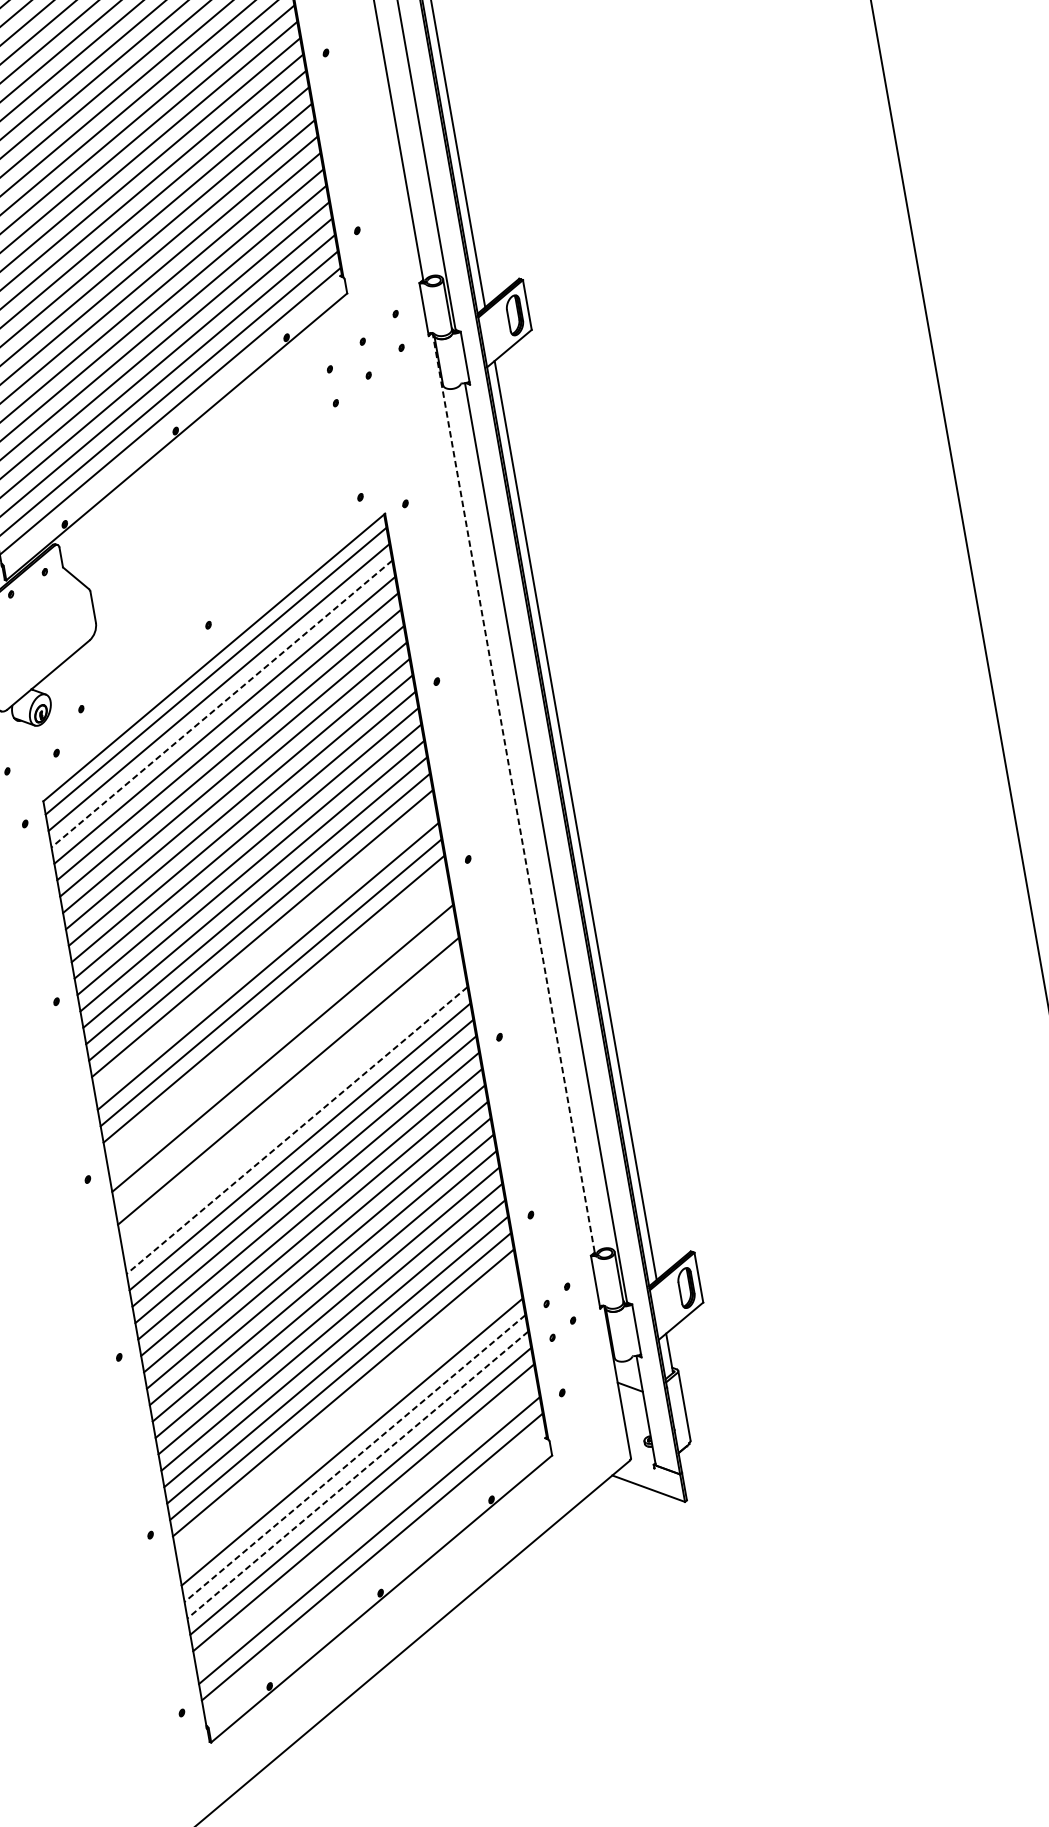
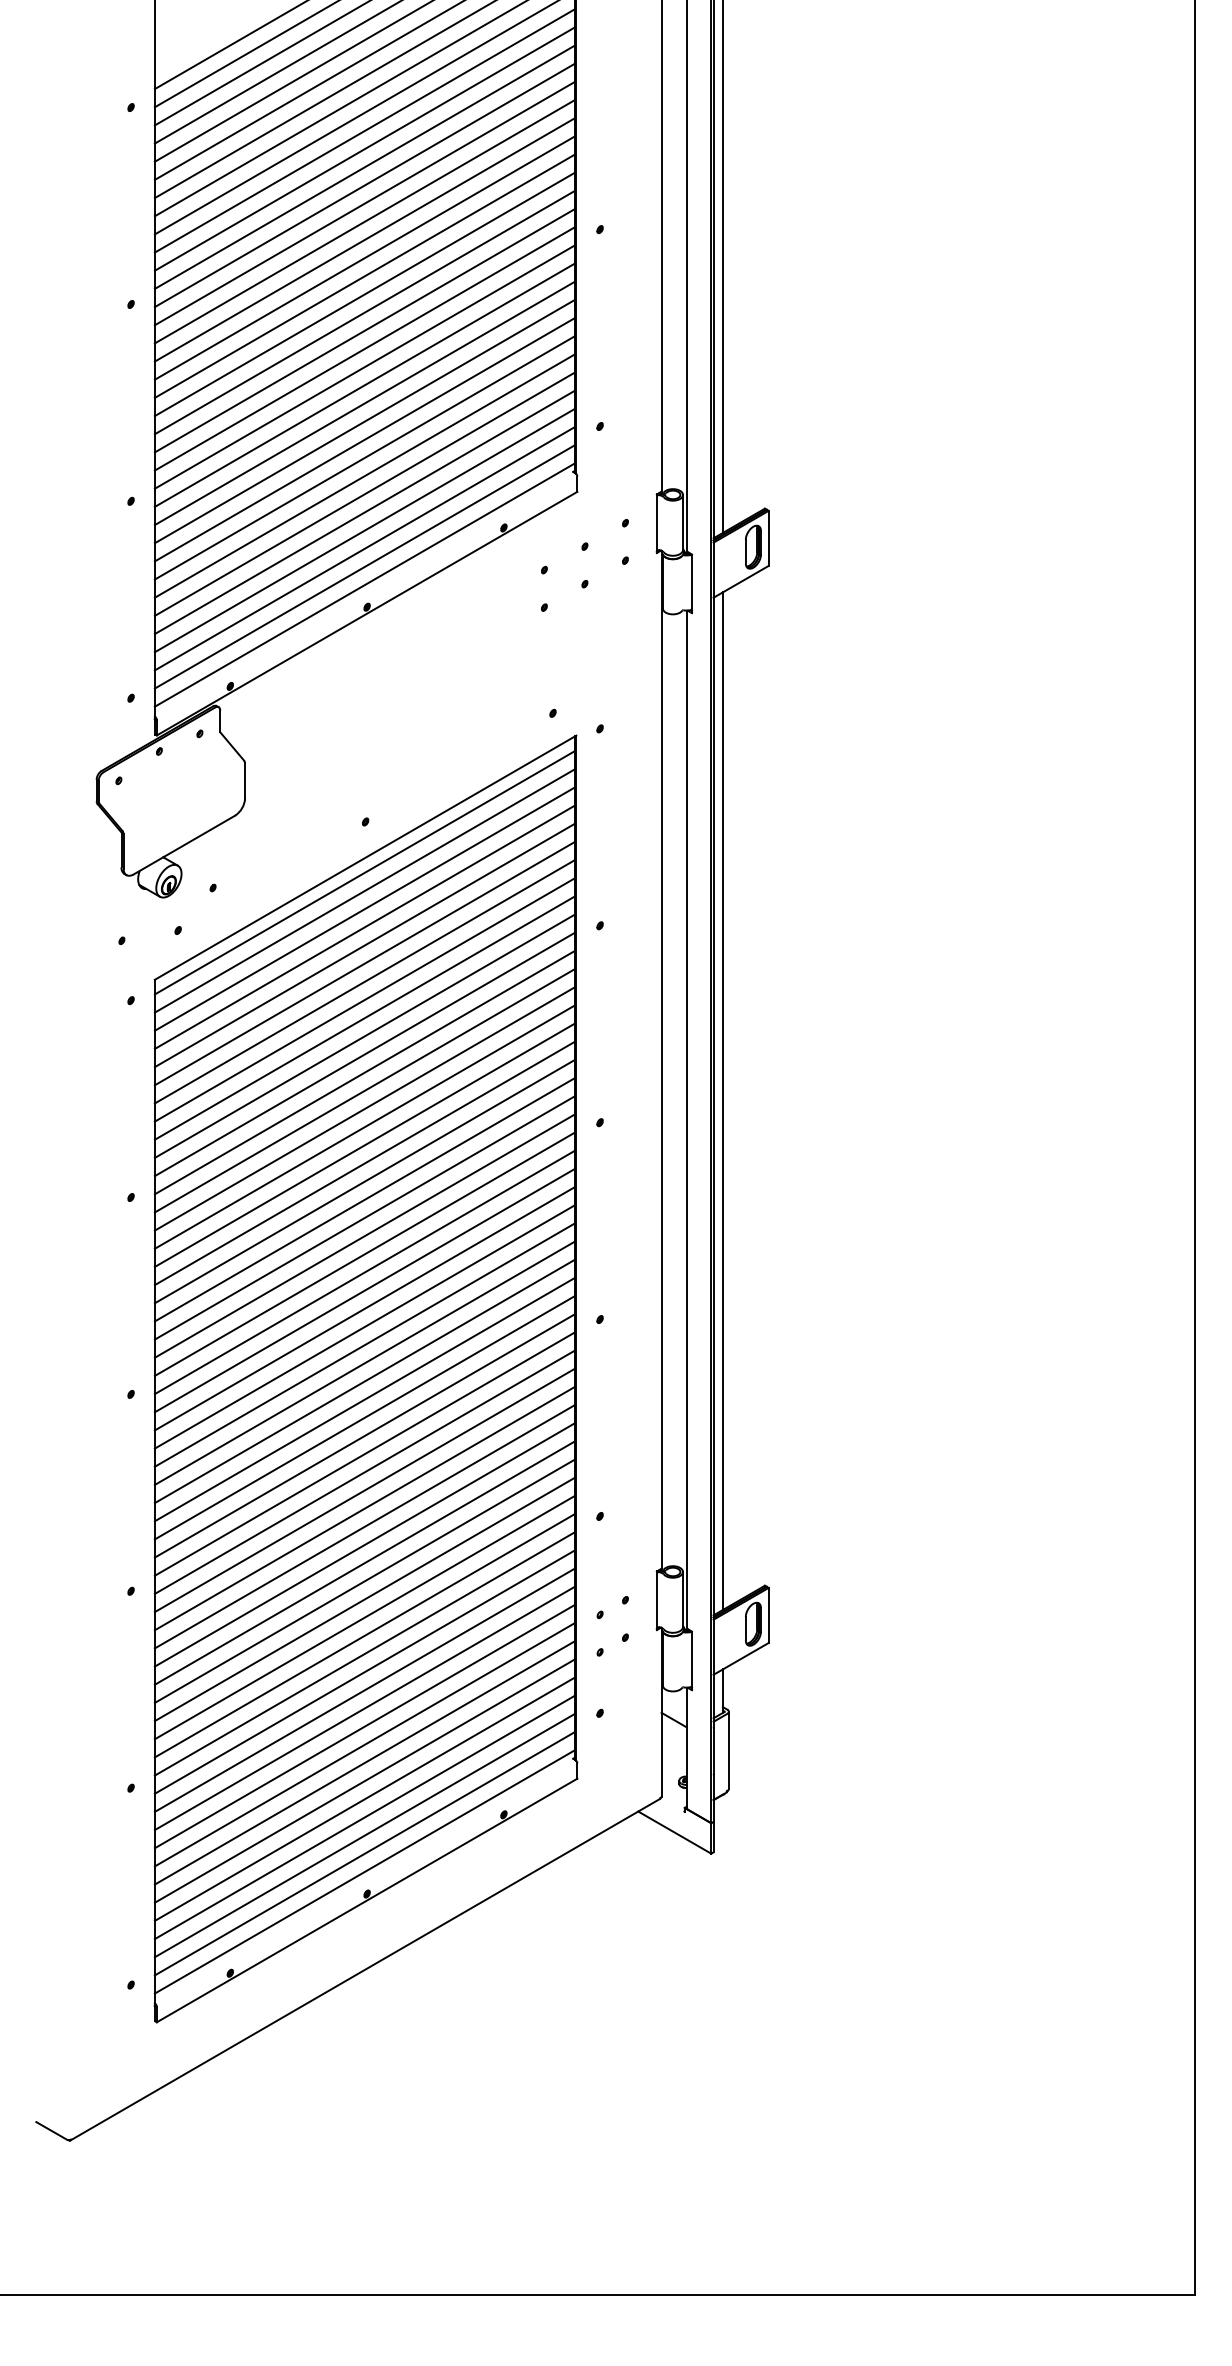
line: (222, 704) -> (365, 909), dashed -> solid
line: (513, 792) -> (661, 1059), dashed -> solid
line: (264, 950) -> (364, 1181), added
line: (276, 1015) -> (364, 1253), added
line: (279, 1032) -> (364, 1272), added
line: (285, 1064) -> (364, 1308), added
line: (290, 1097) -> (364, 1344), added
line: (293, 1113) -> (364, 1362), added
line: (297, 1130) -> (365, 1381), dashed -> solid
line: (345, 1408) -> (364, 1689), added
line: (348, 1426) -> (364, 1708), added
line: (355, 1458) -> (365, 1744), dashed -> solid
line: (358, 1474) -> (365, 1762), dashed -> solid
line: (366, 1524) -> (364, 1817), added
line: (374, 1573) -> (364, 1871), added

